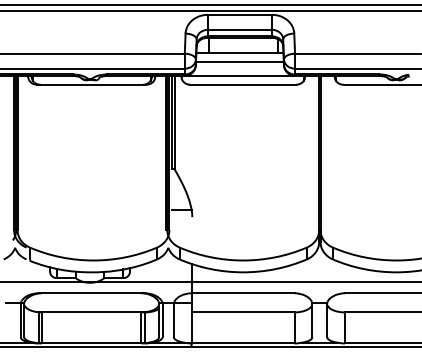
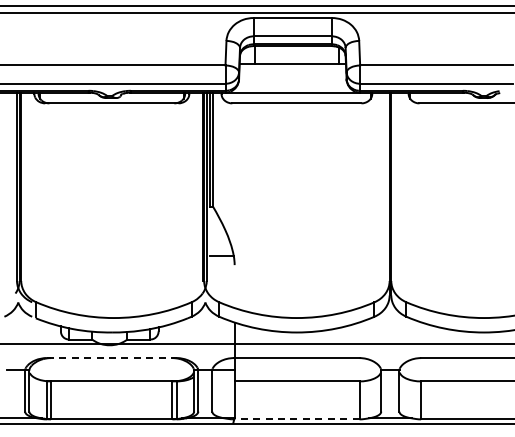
line: (239, 62) -> (292, 76), removed
line: (91, 293) -> (111, 358), solid -> dashed
line: (242, 343) -> (296, 419), solid -> dashed

